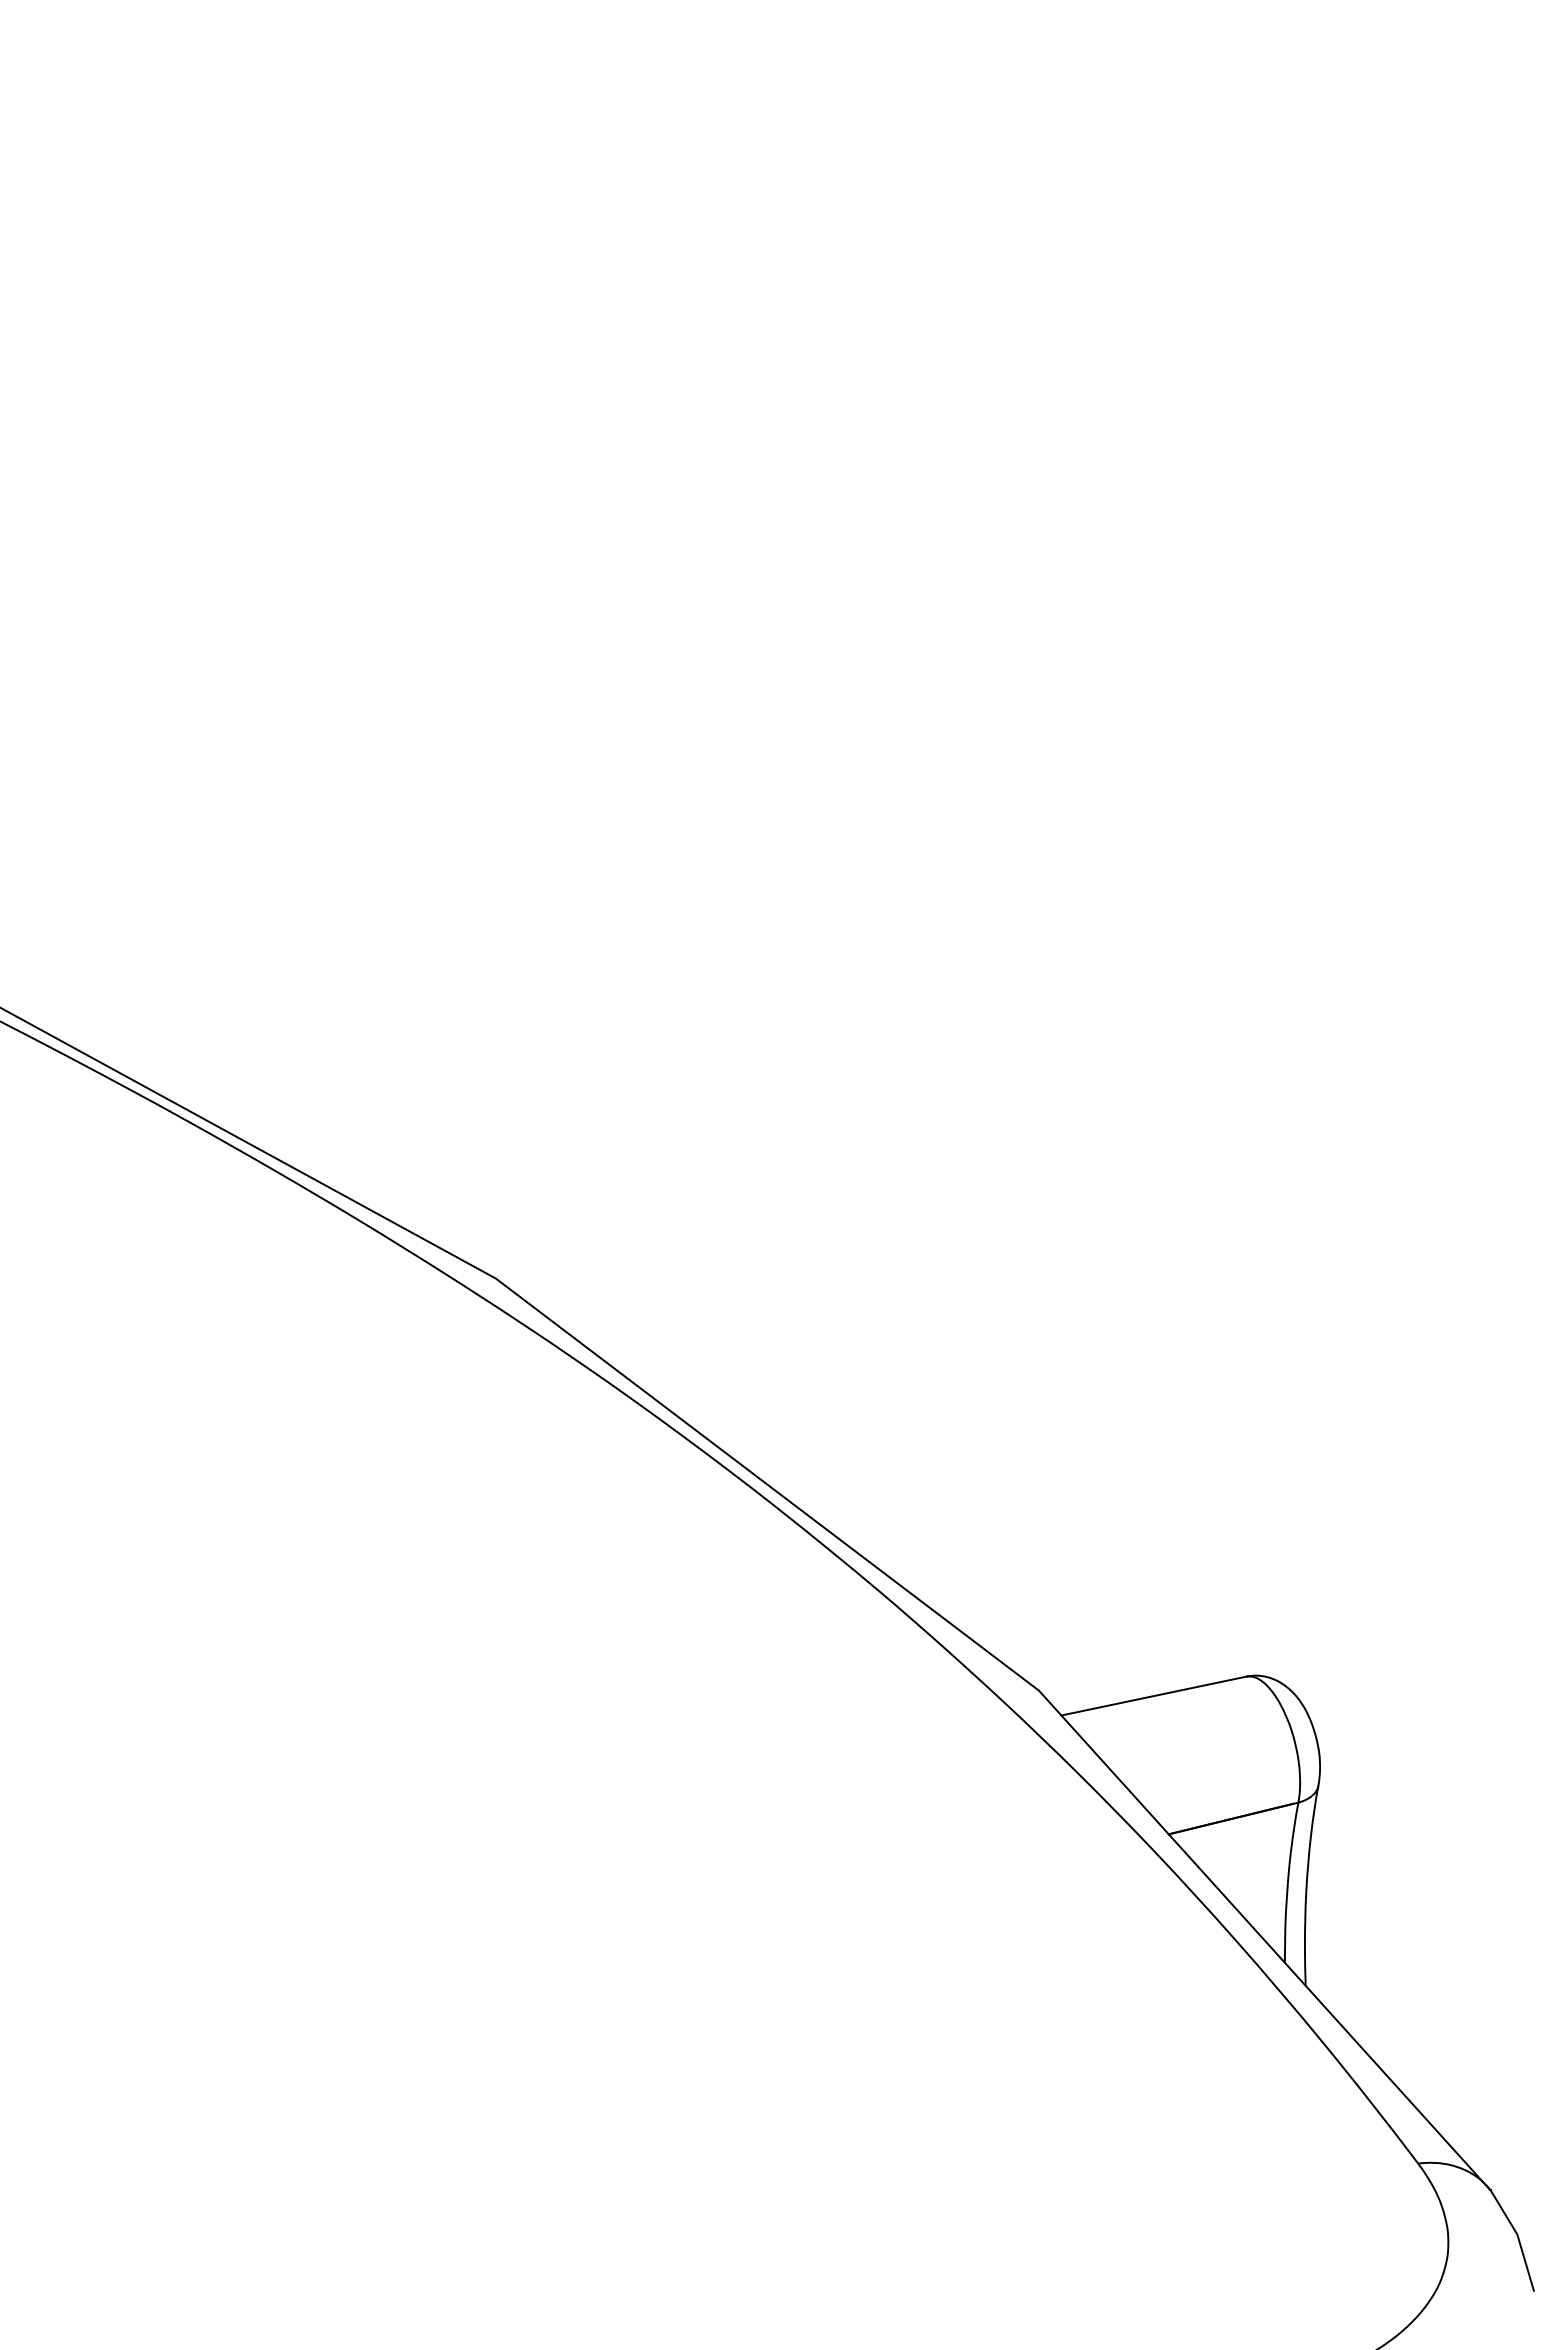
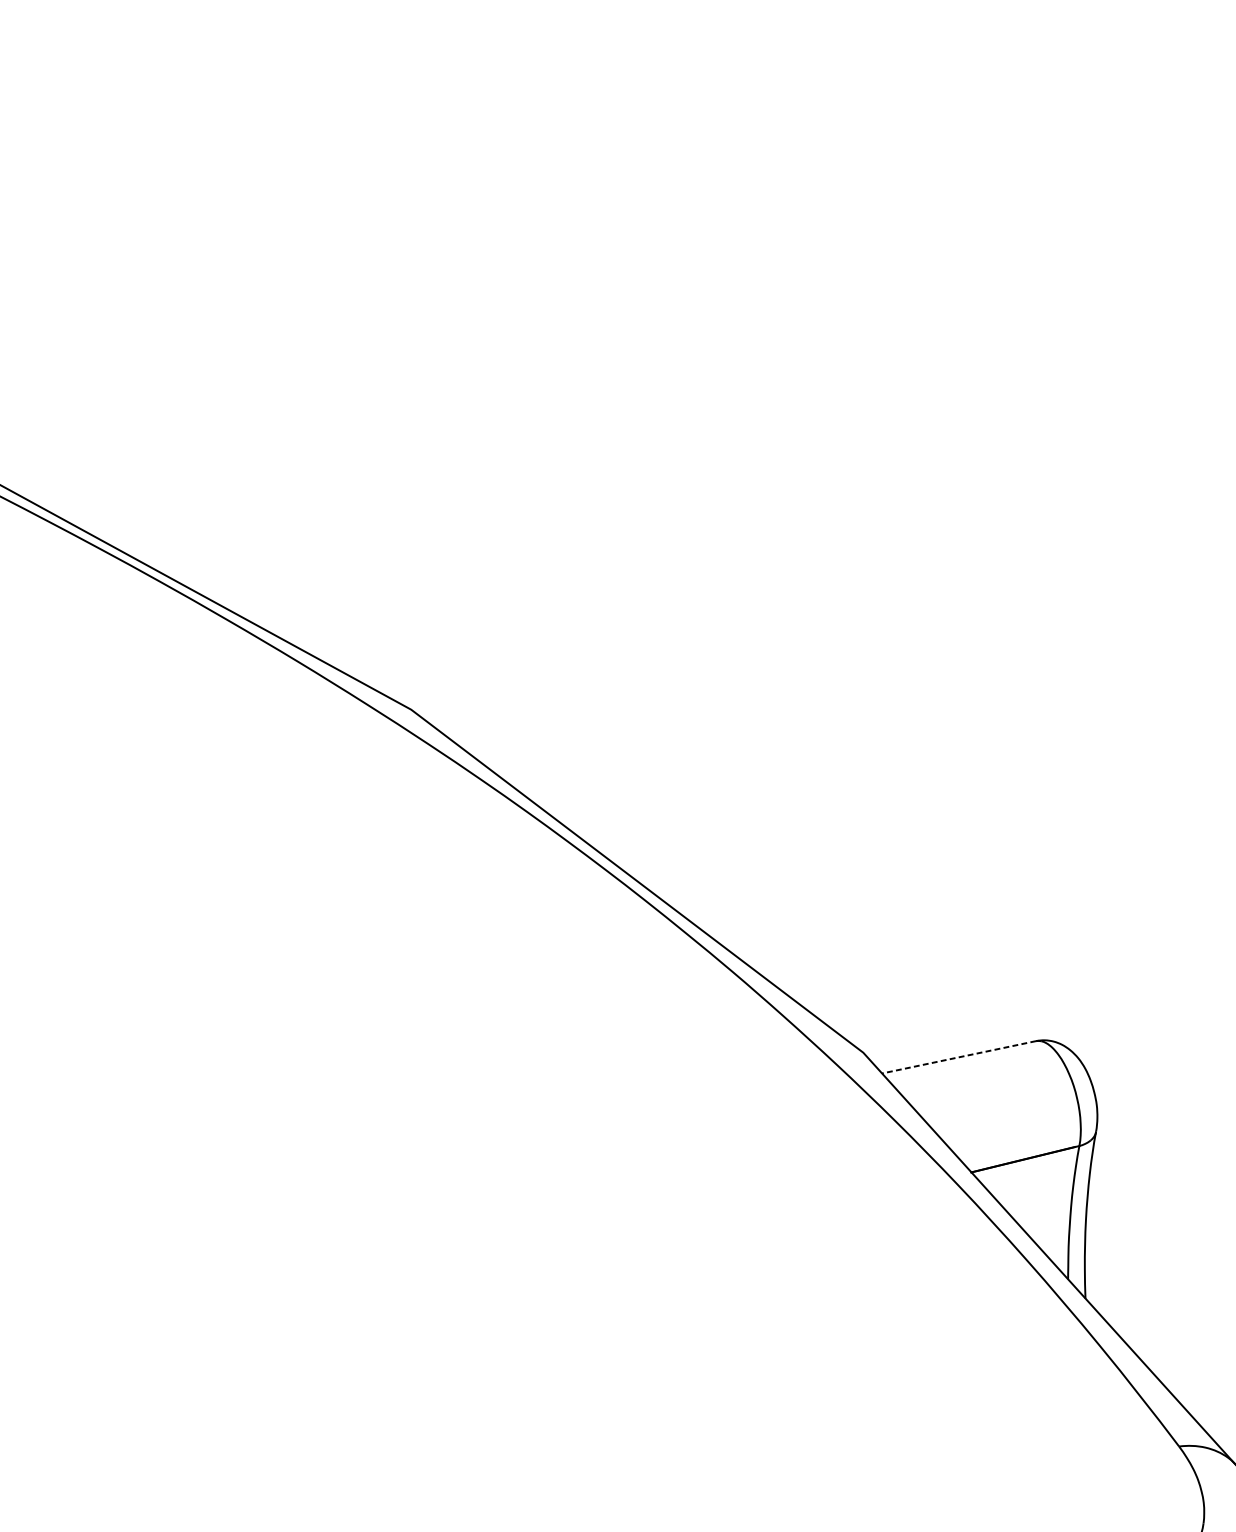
line: (1153, 1696) -> (958, 1057), solid -> dashed

